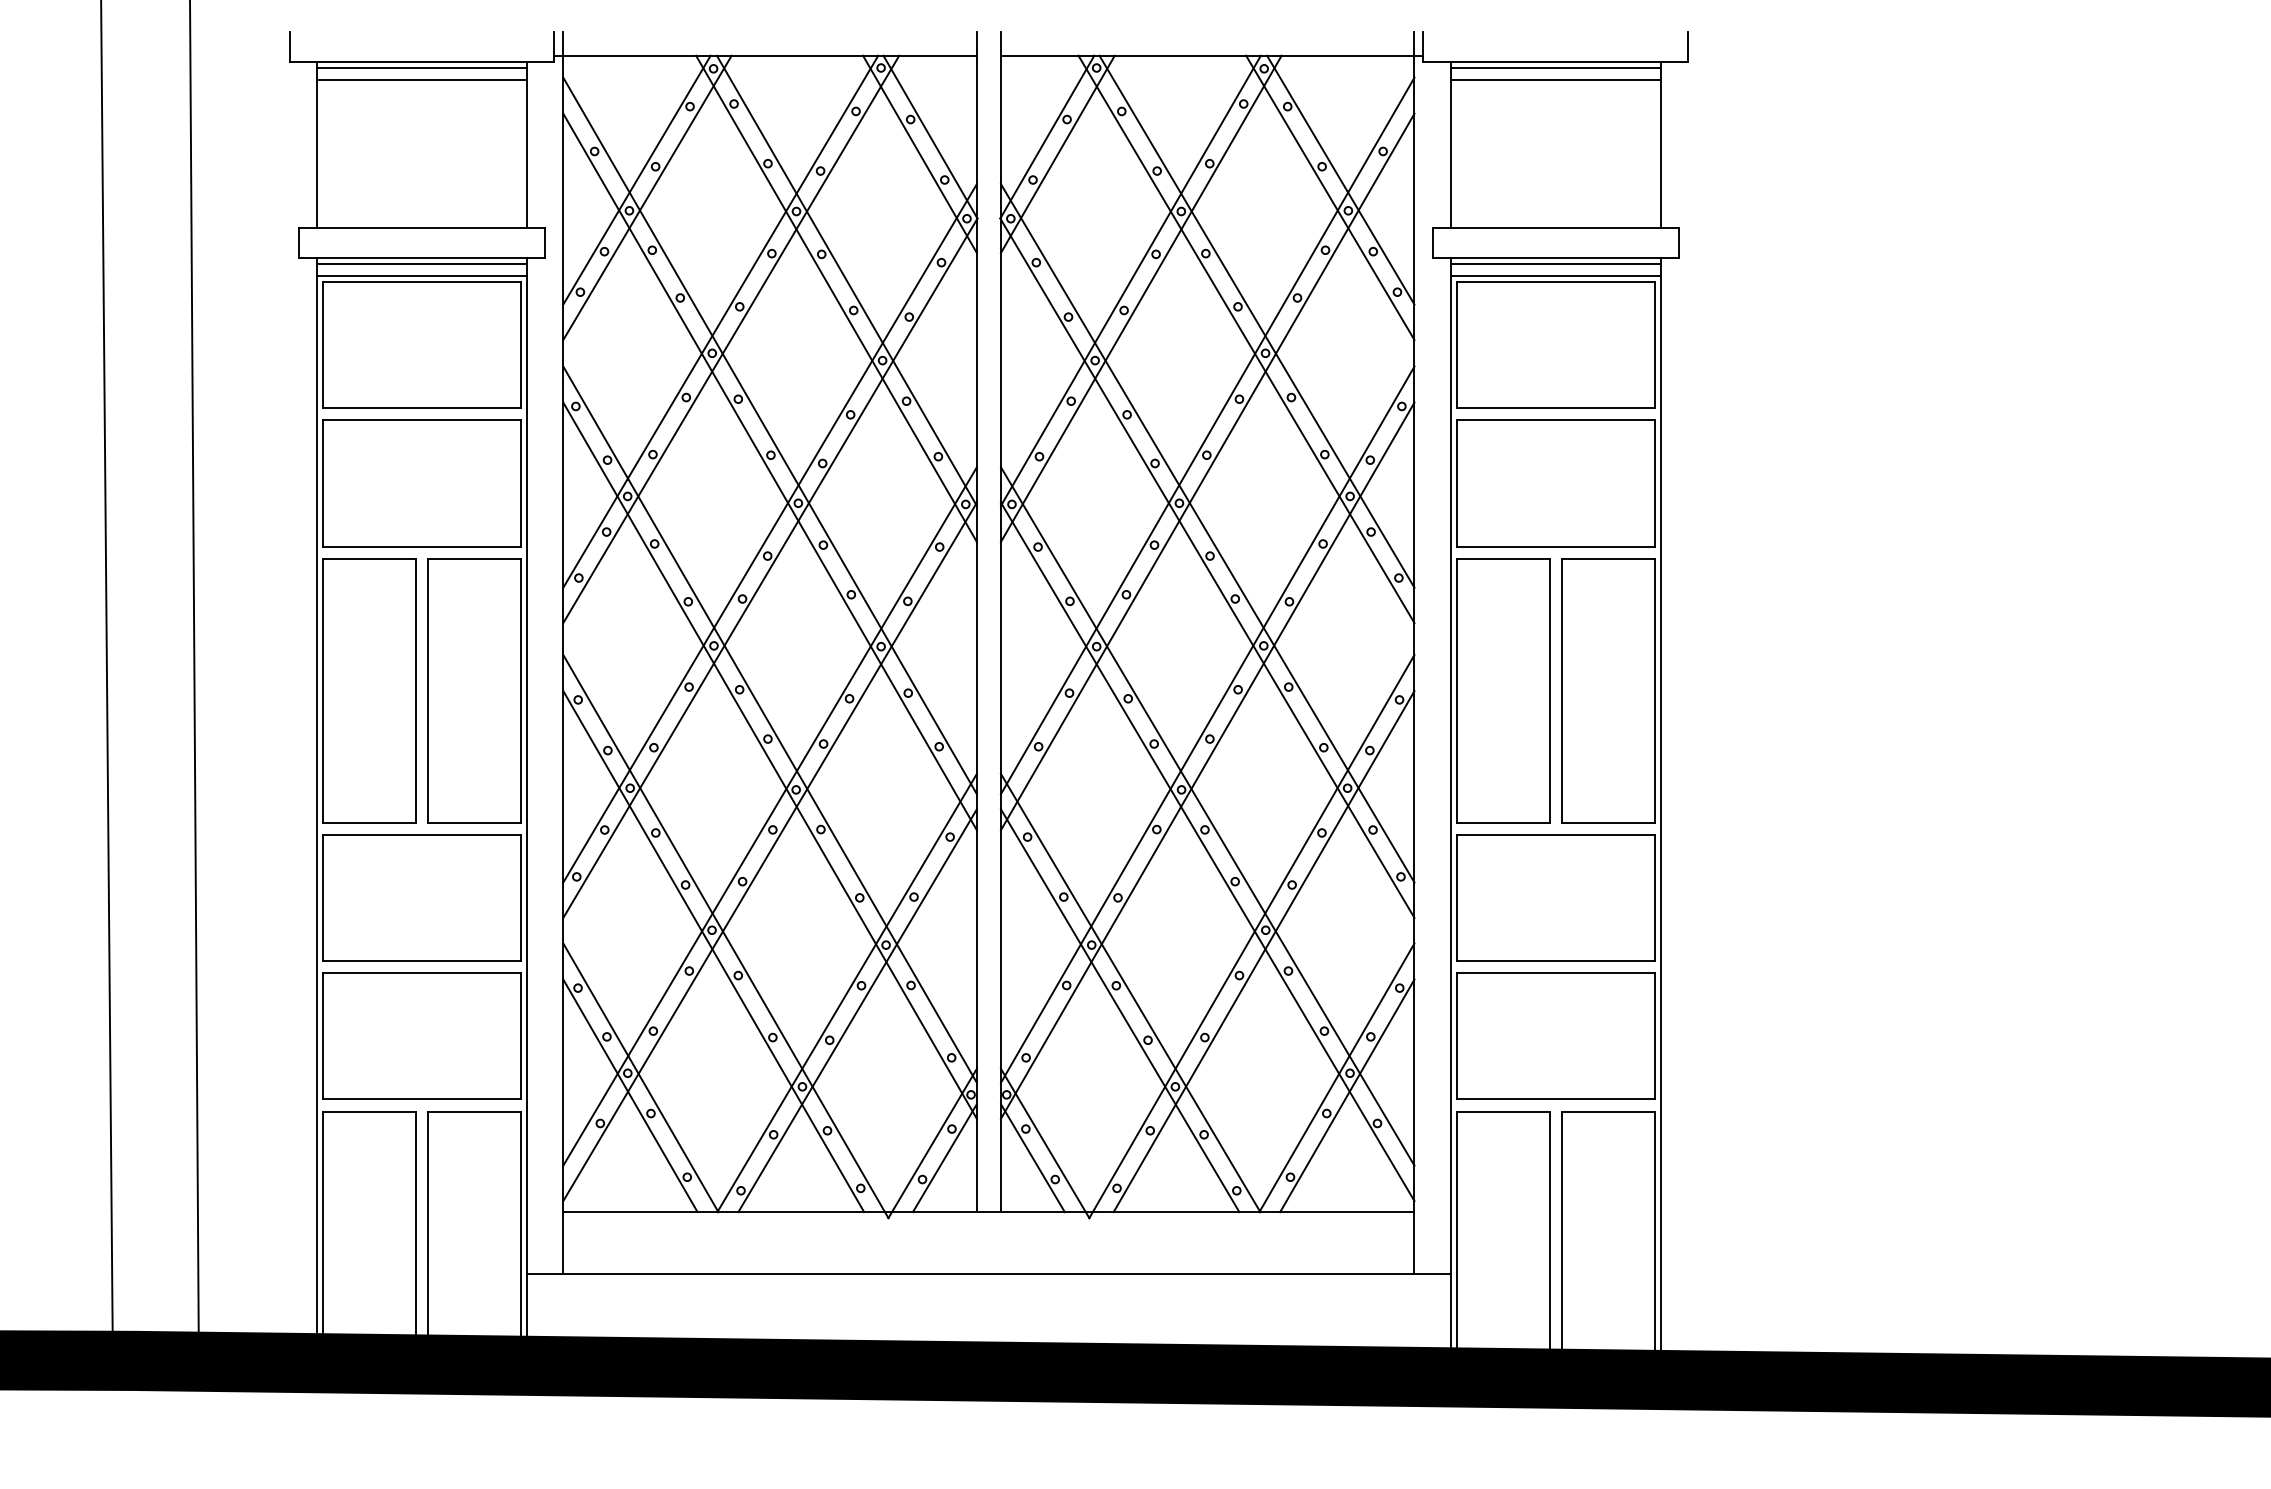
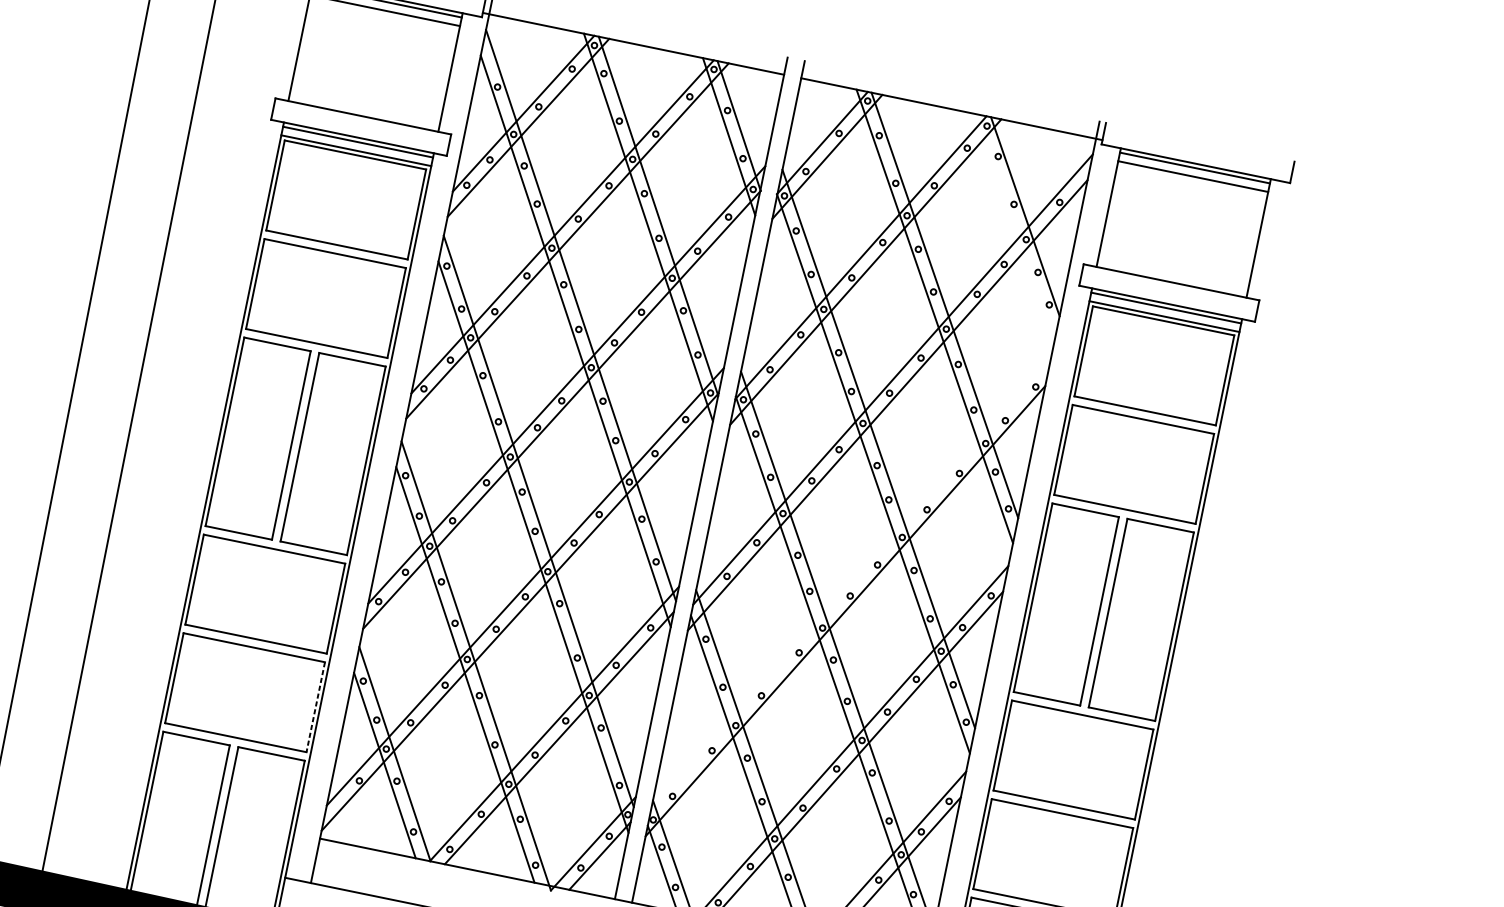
line: (1330, 197) -> (1015, 227), removed
line: (1207, 724) -> (850, 585), removed
line: (521, 1036) -> (315, 707), solid -> dashed

